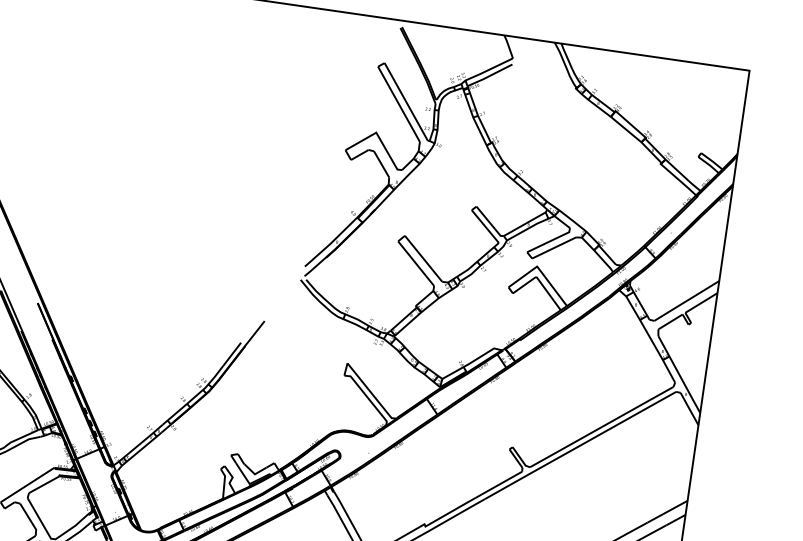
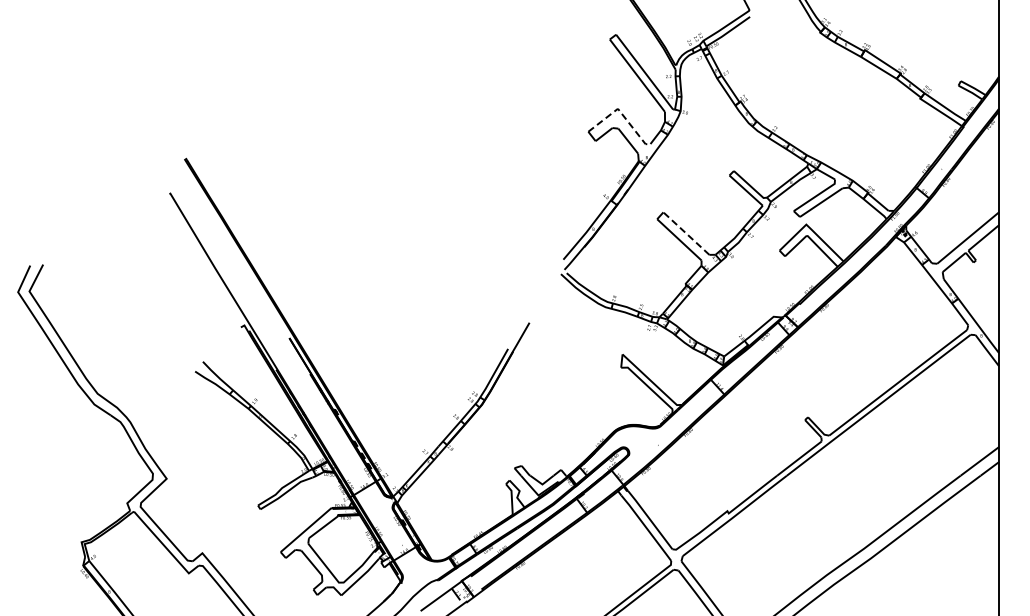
line: (379, 137) -> (621, 113), solid -> dashed
line: (423, 258) -> (686, 233), solid -> dashed

